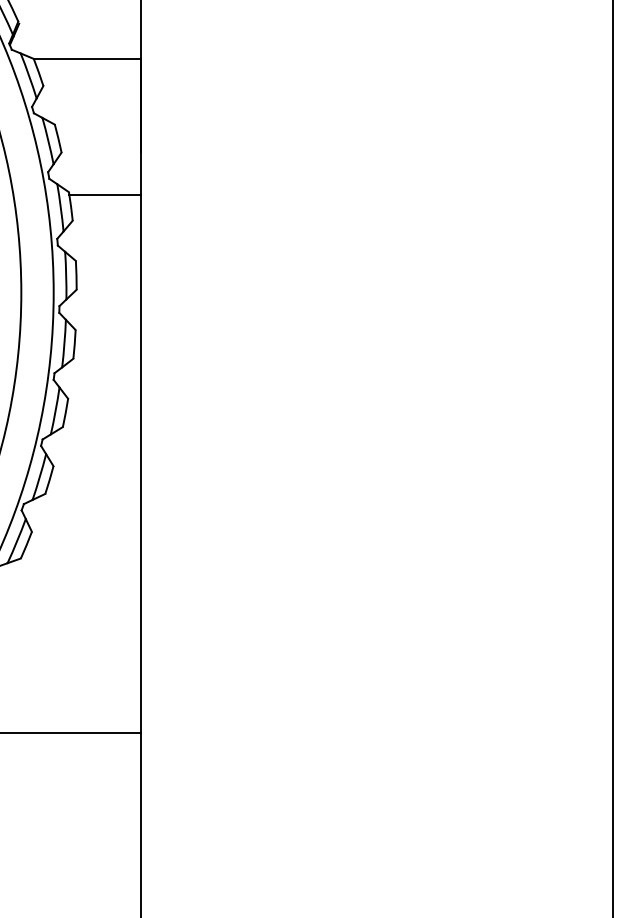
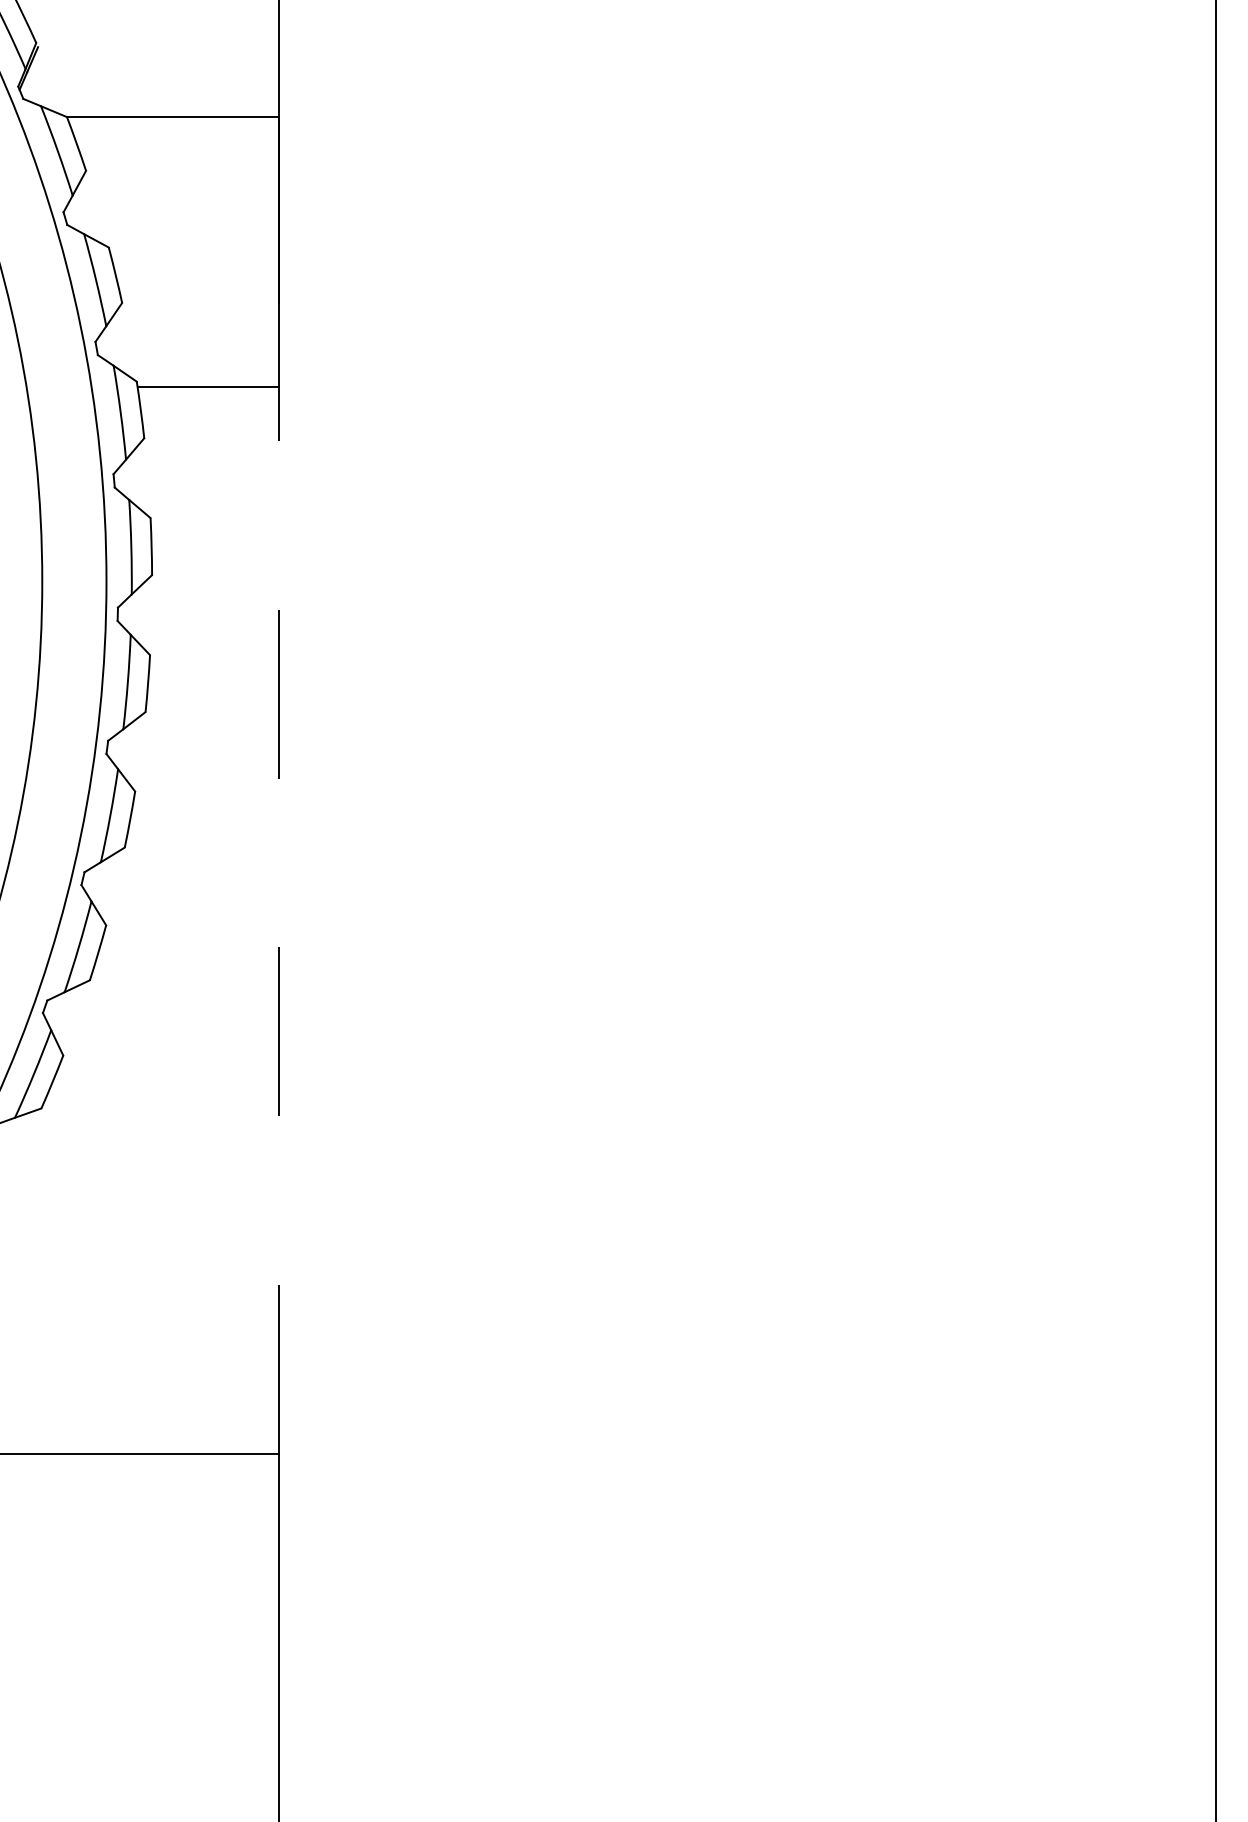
line: (140, 463) -> (278, 919), solid -> dashed

